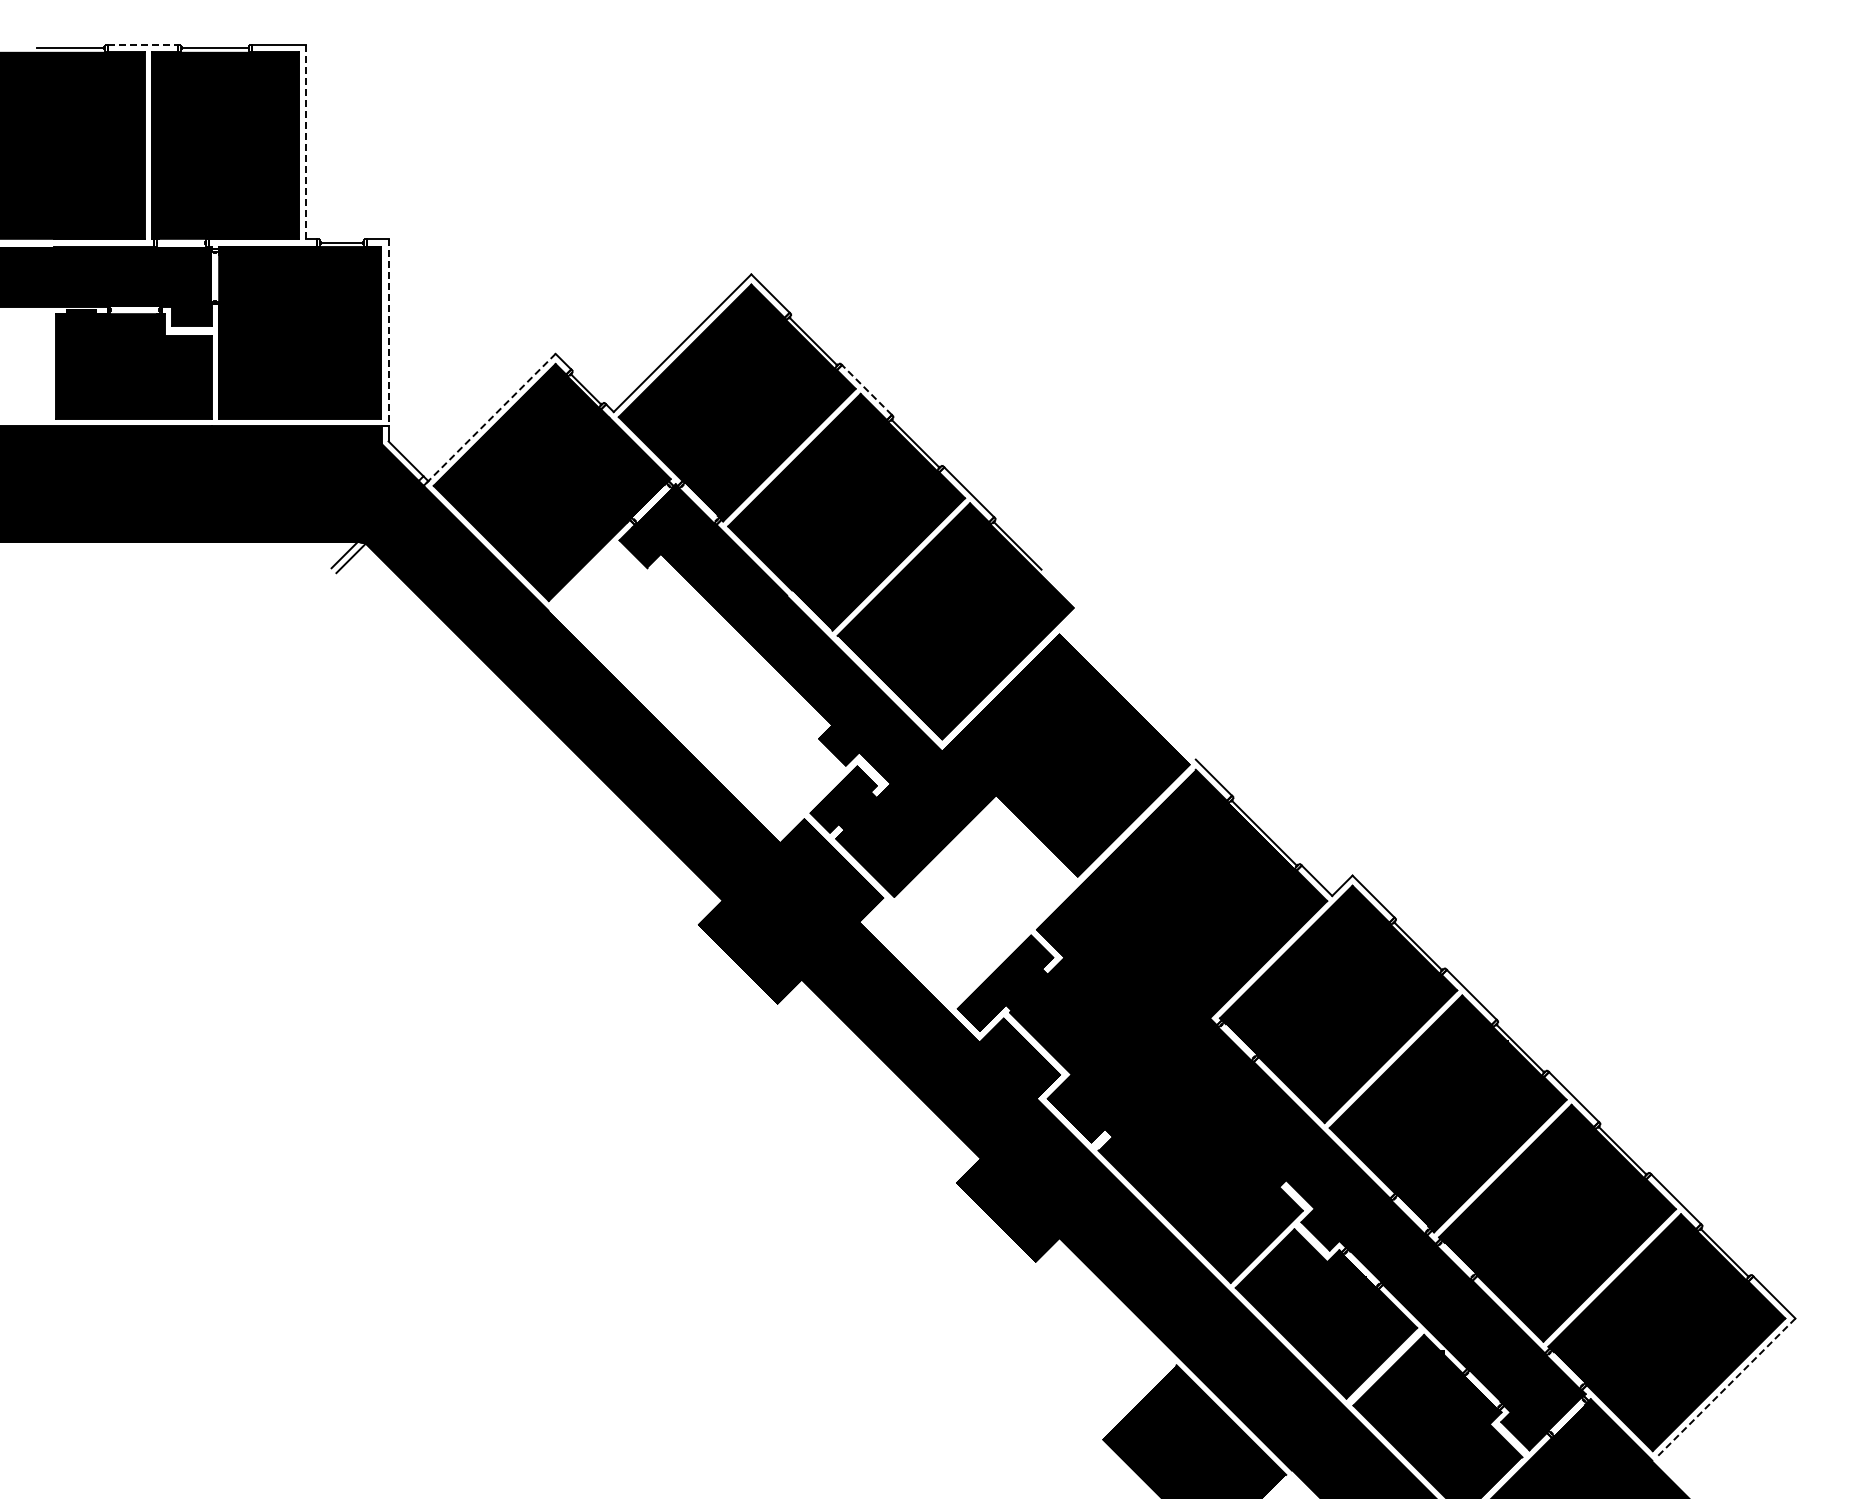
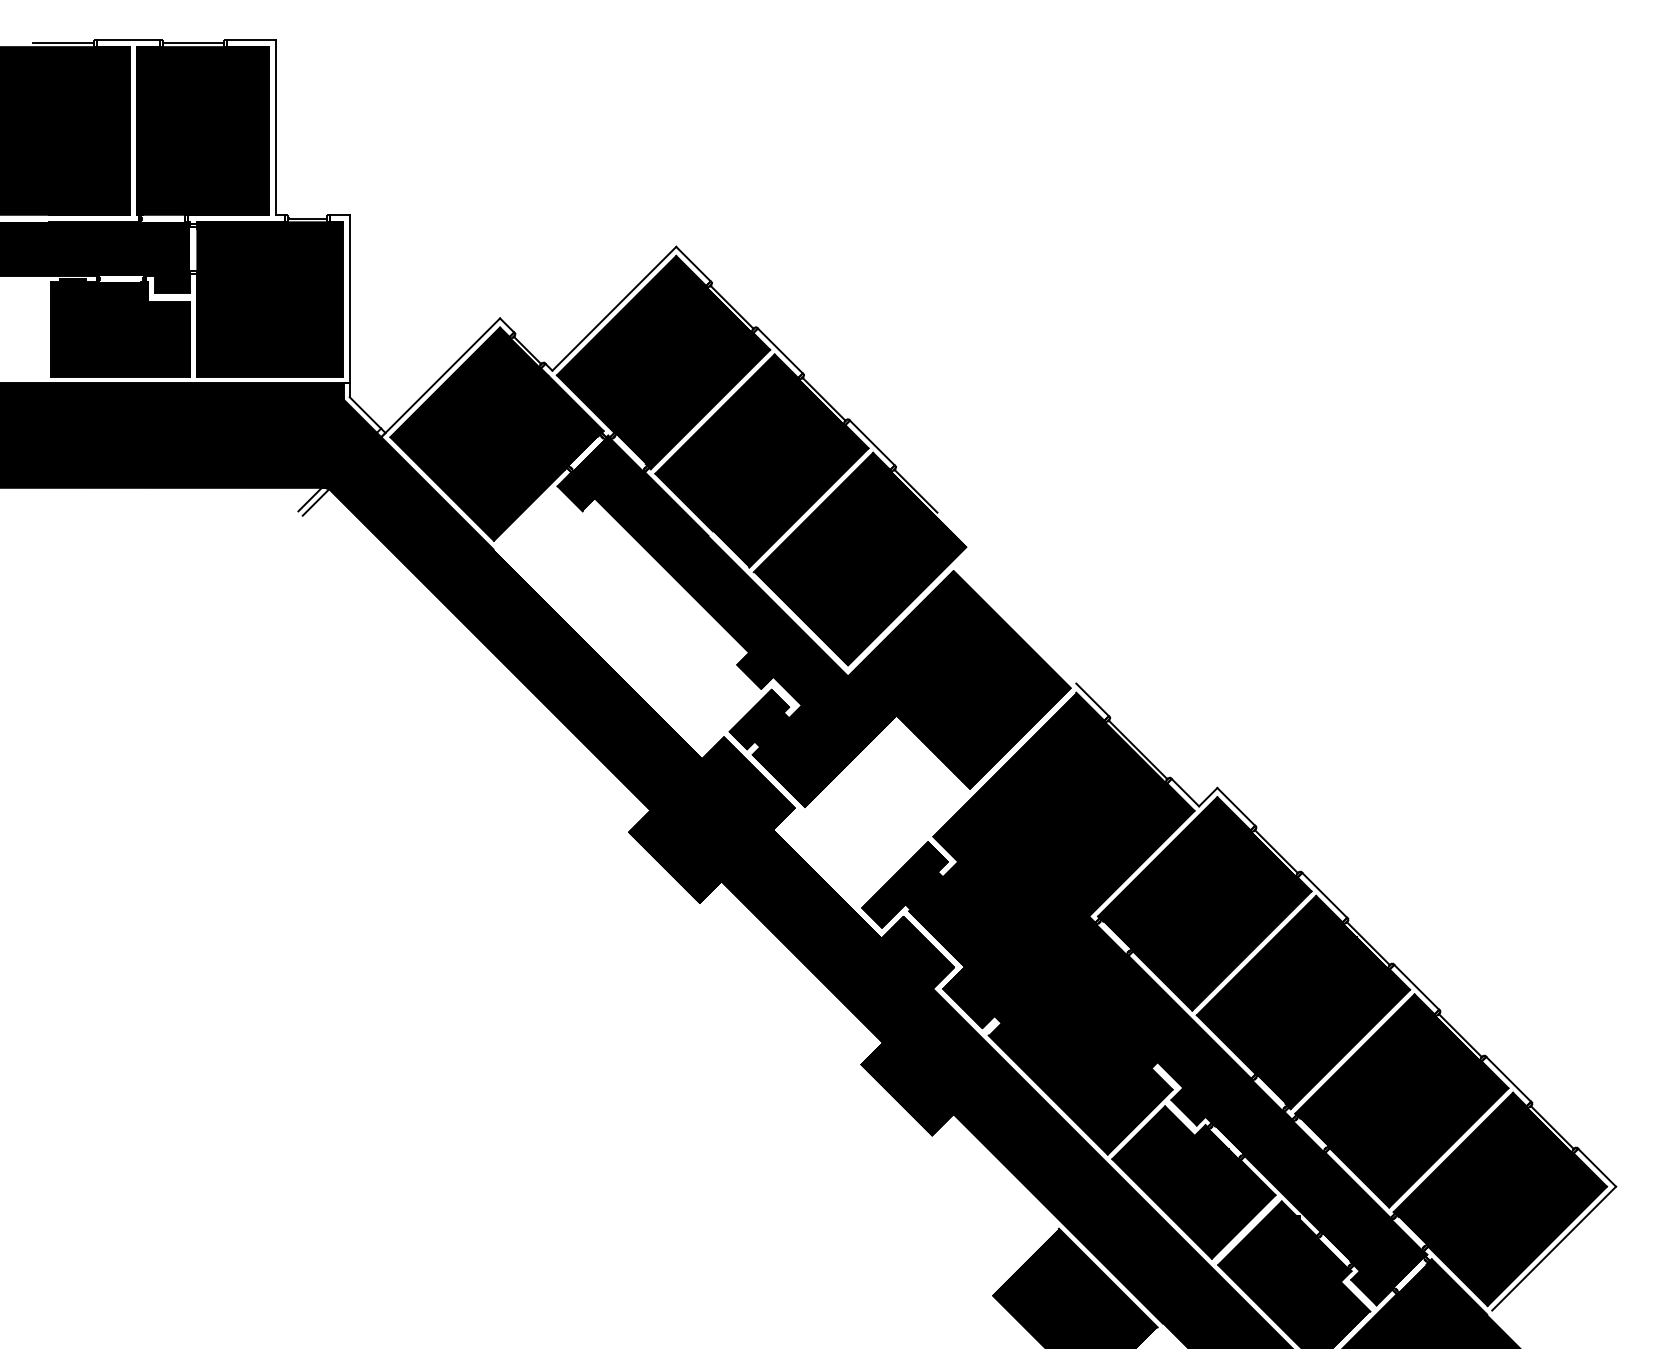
line: (143, 44) -> (129, 39), dashed -> solid
line: (306, 142) -> (275, 128), dashed -> solid
line: (388, 333) -> (349, 300), dashed -> solid
line: (866, 389) -> (779, 350), dashed -> solid
line: (489, 420) -> (440, 378), dashed -> solid
line: (1726, 1387) -> (1553, 1248), dashed -> solid

